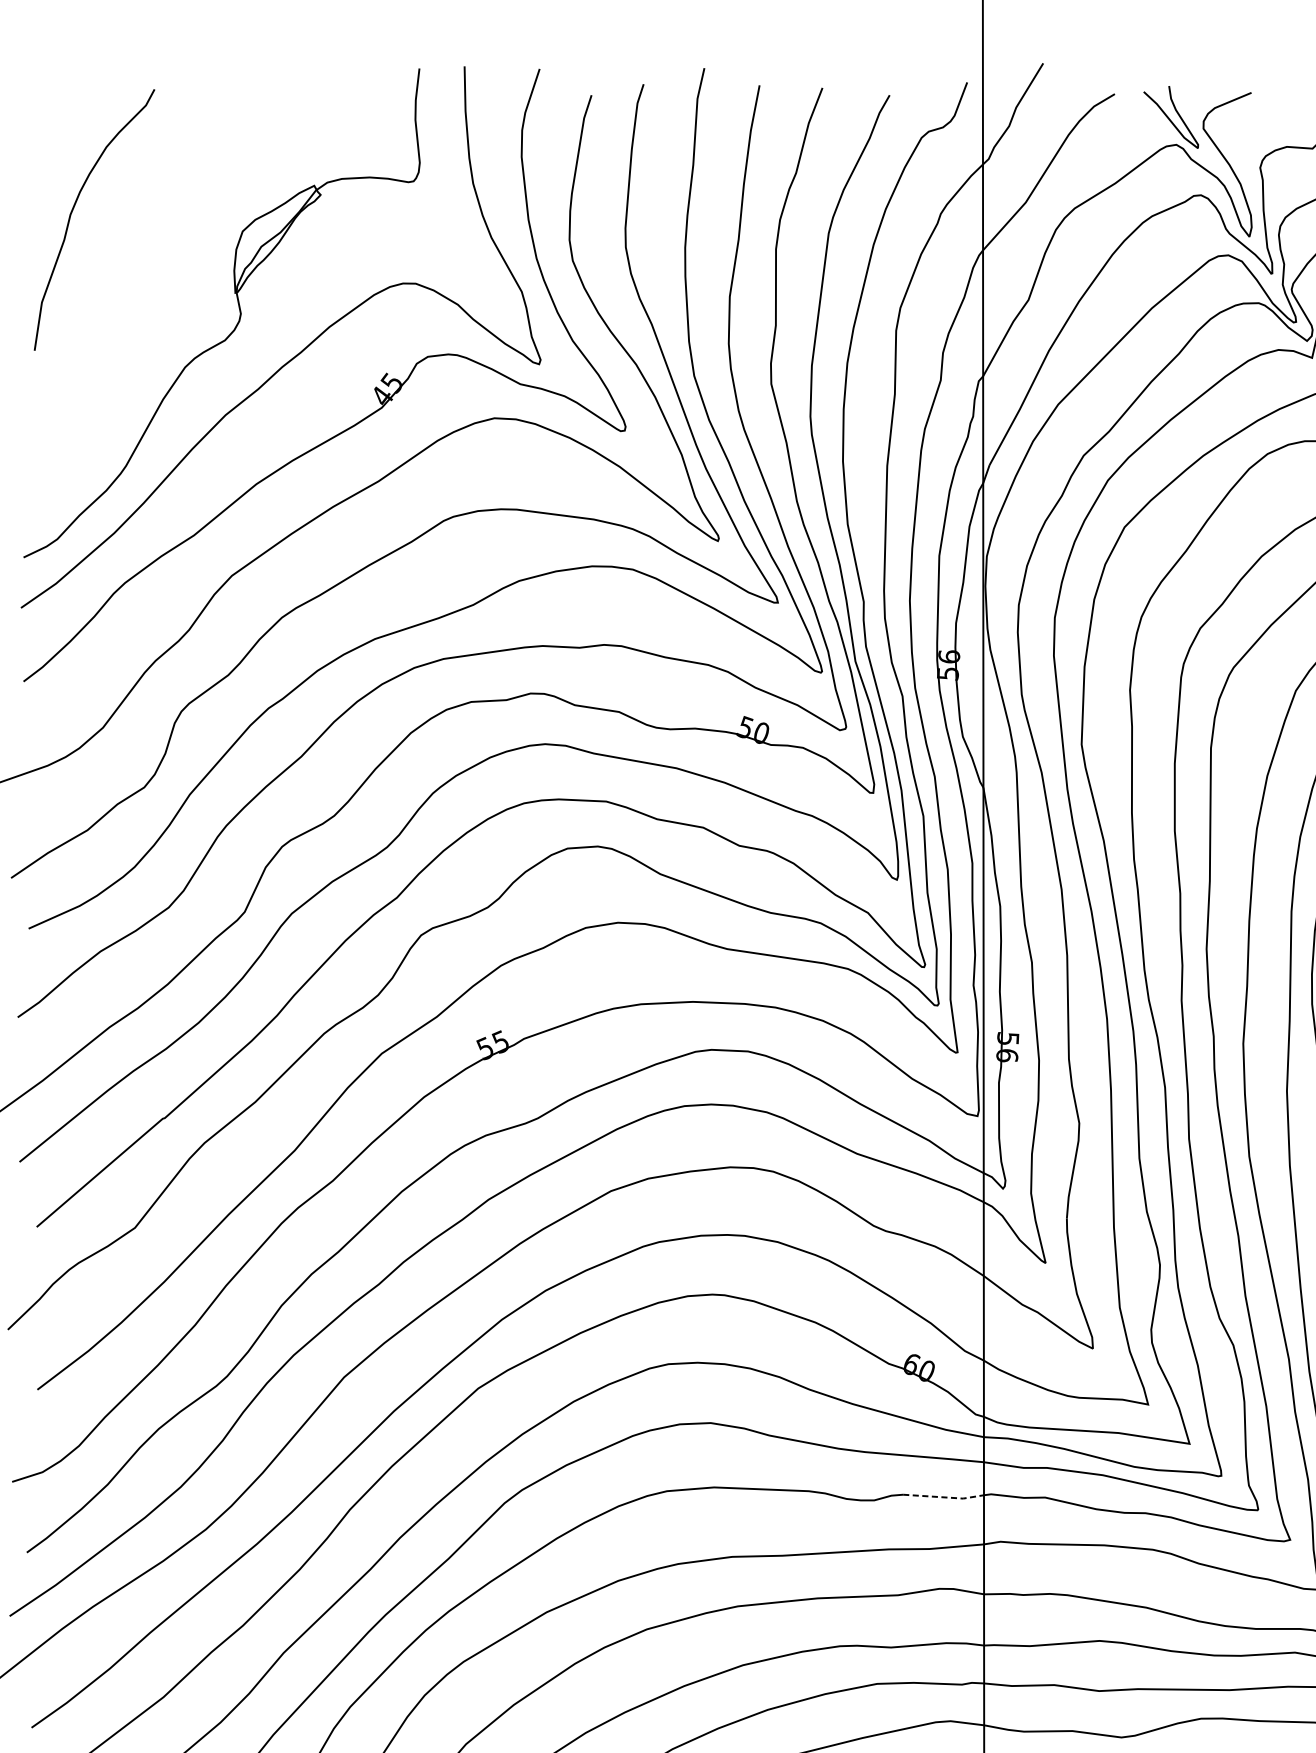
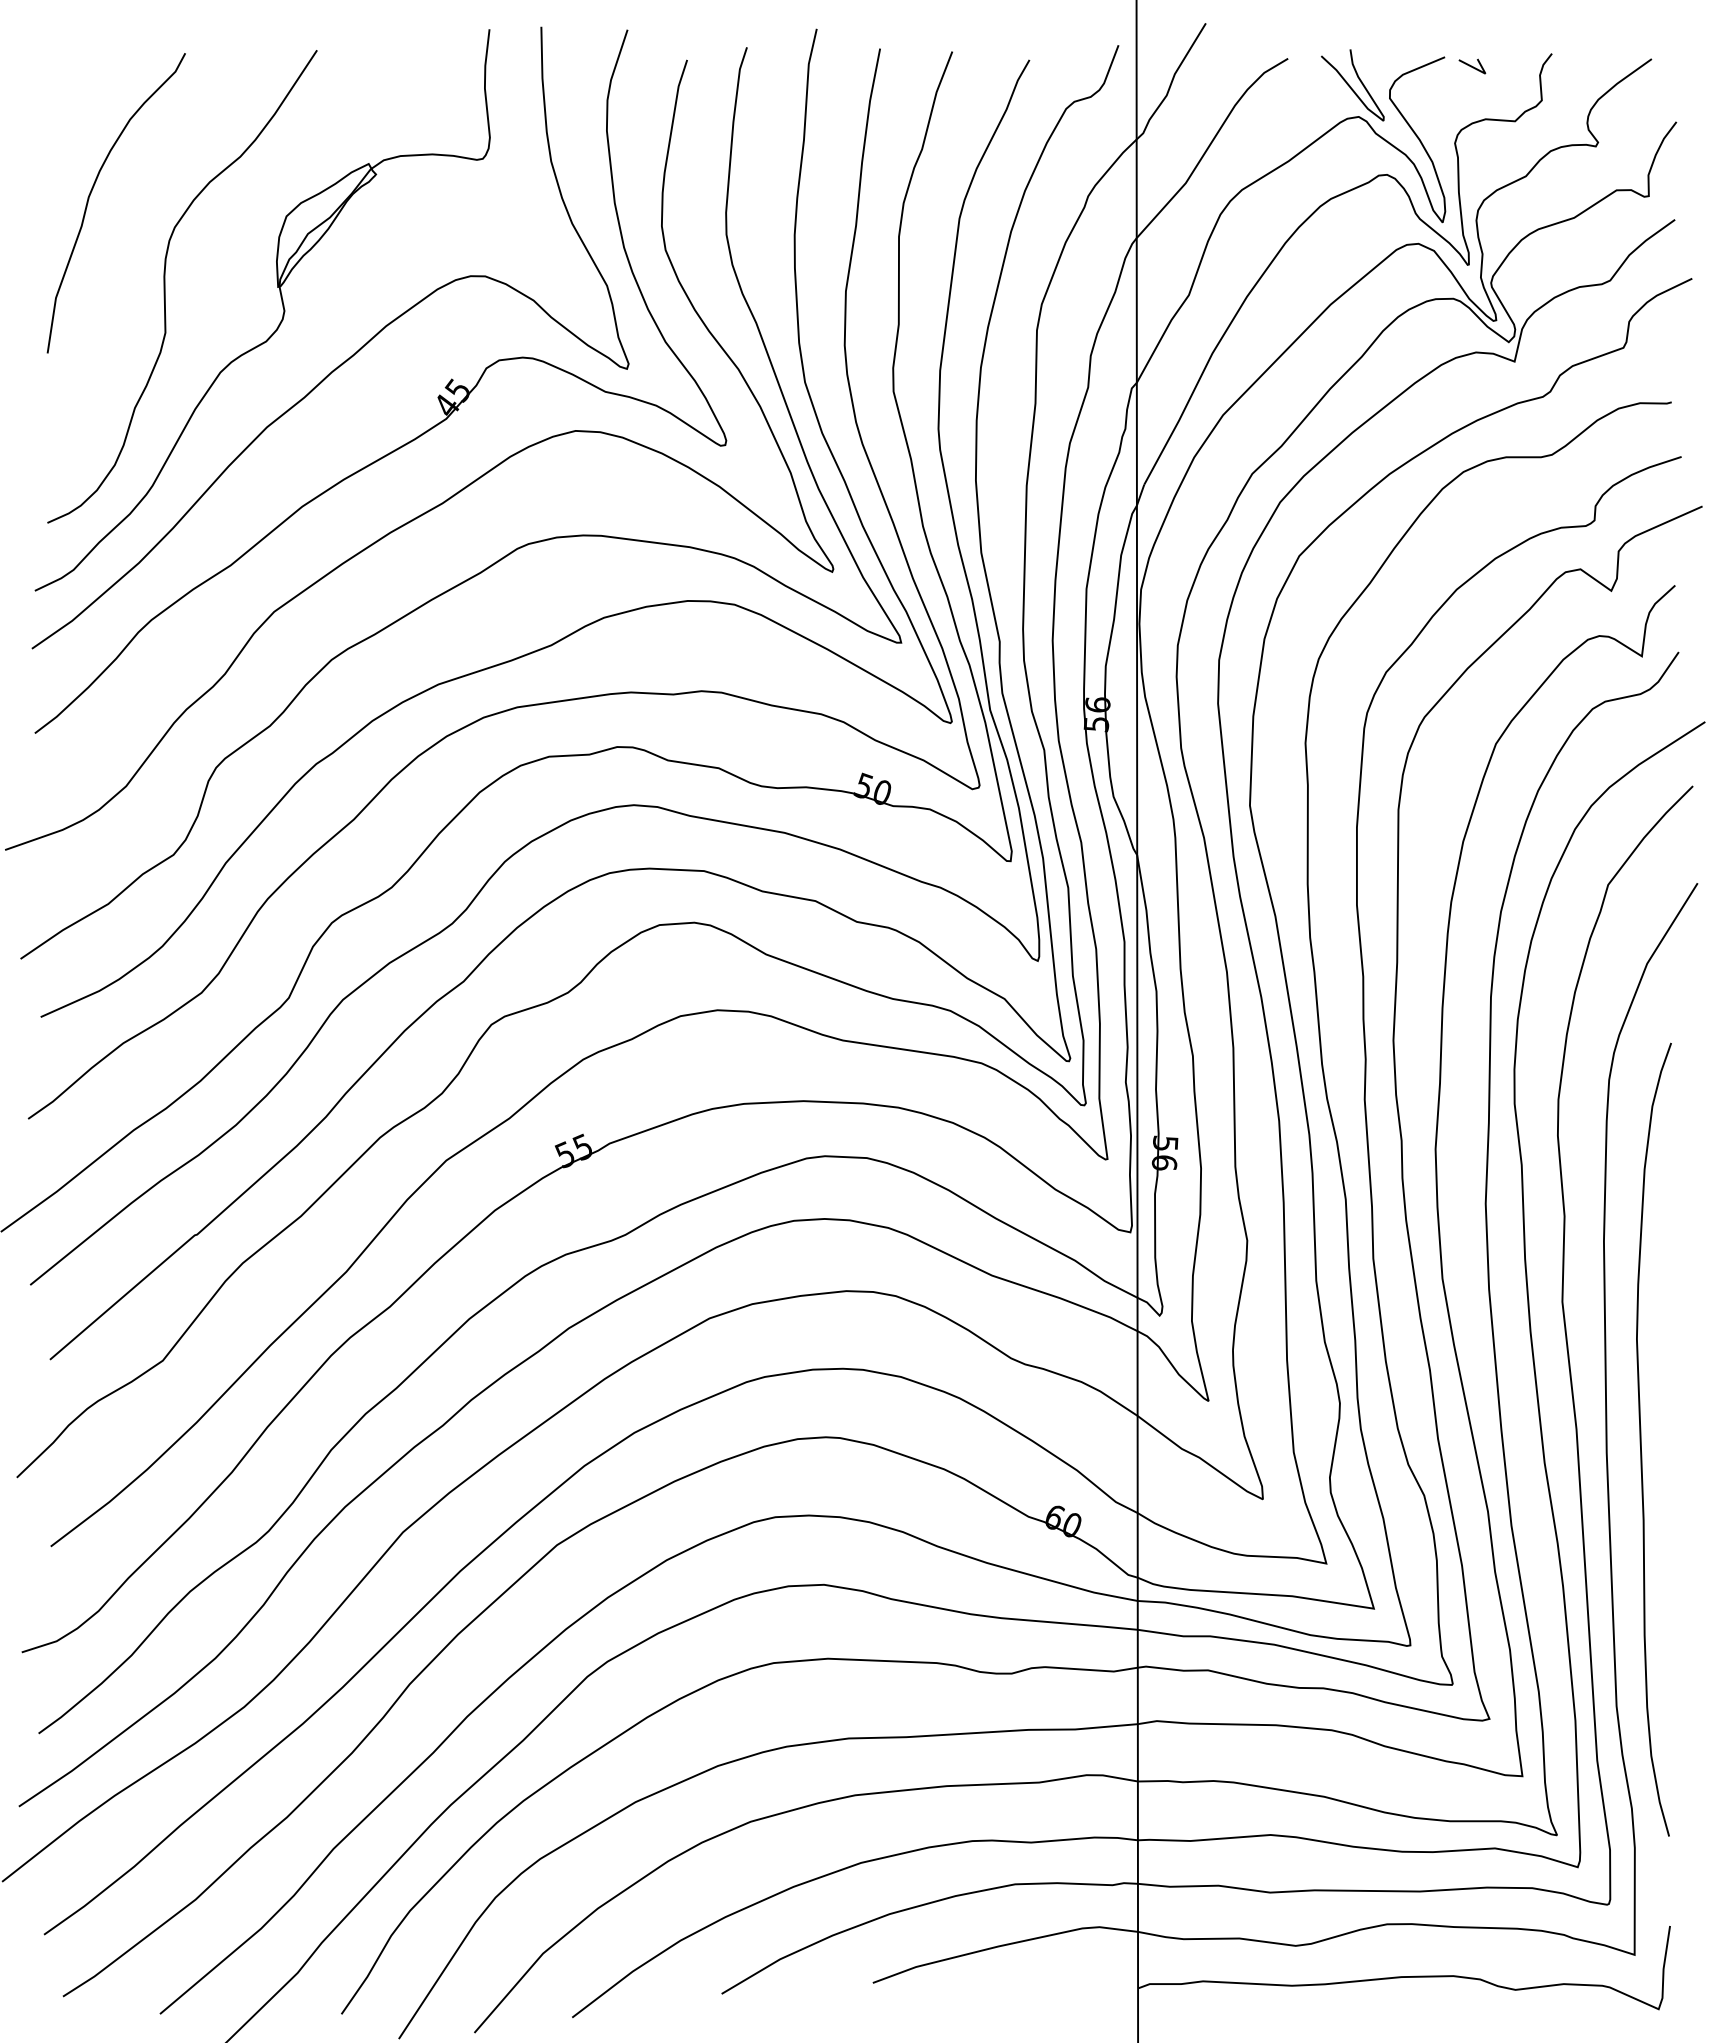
line: (1275, 100) -> (1472, 66), added
curve: (137, 292) -> (165, 286), added
line: (944, 1497) -> (1092, 1670), dashed -> solid

